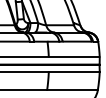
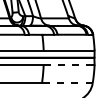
line: (74, 71) -> (69, 64), solid -> dashed
line: (71, 90) -> (66, 83), solid -> dashed

